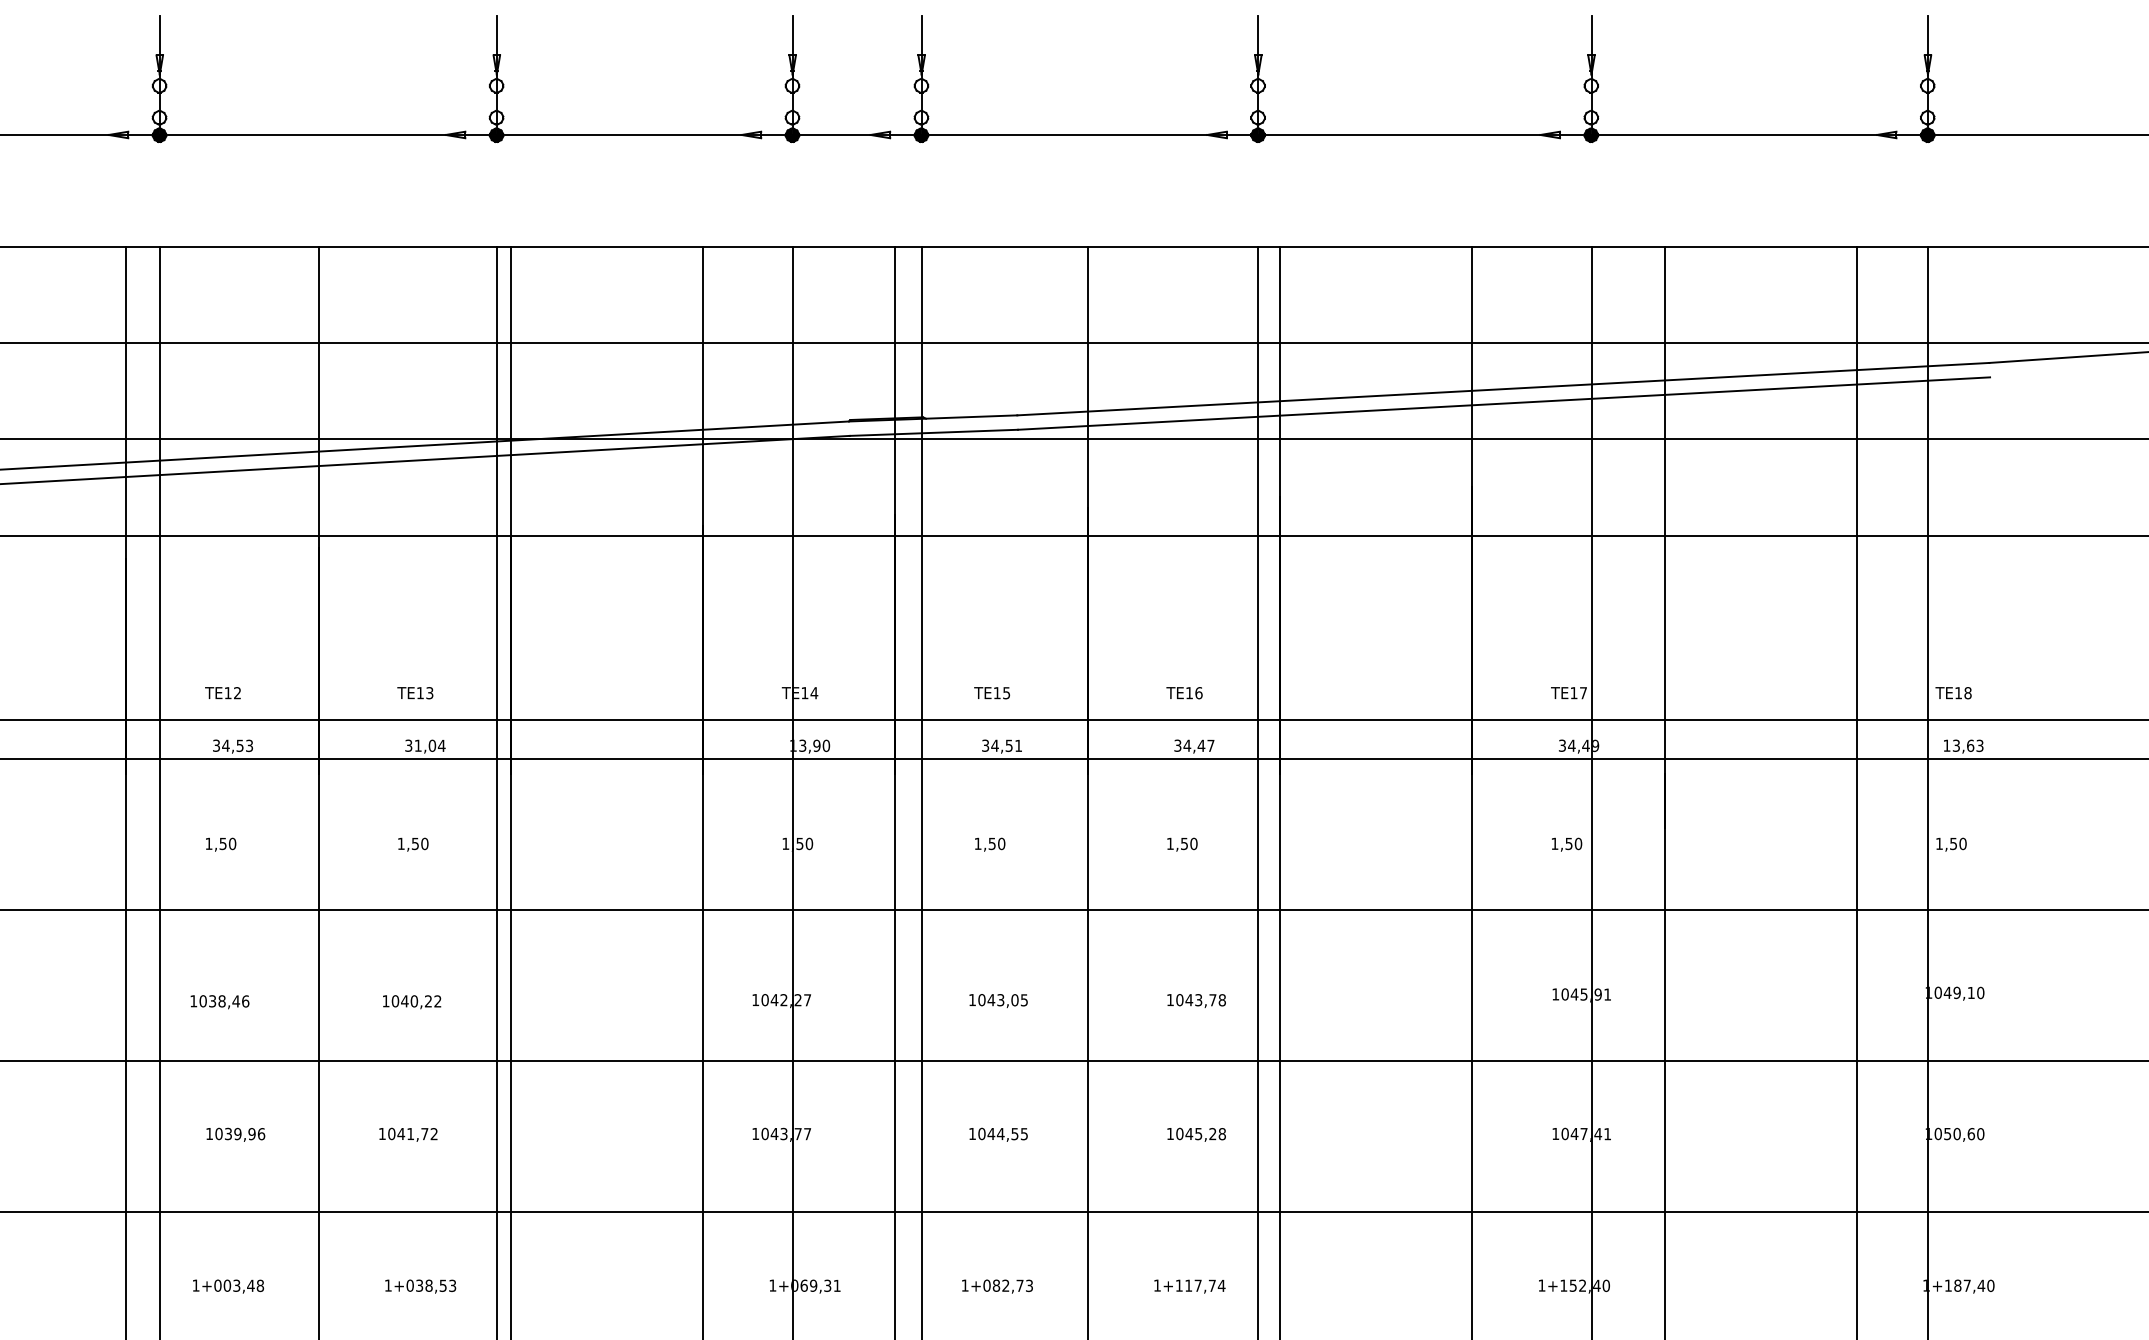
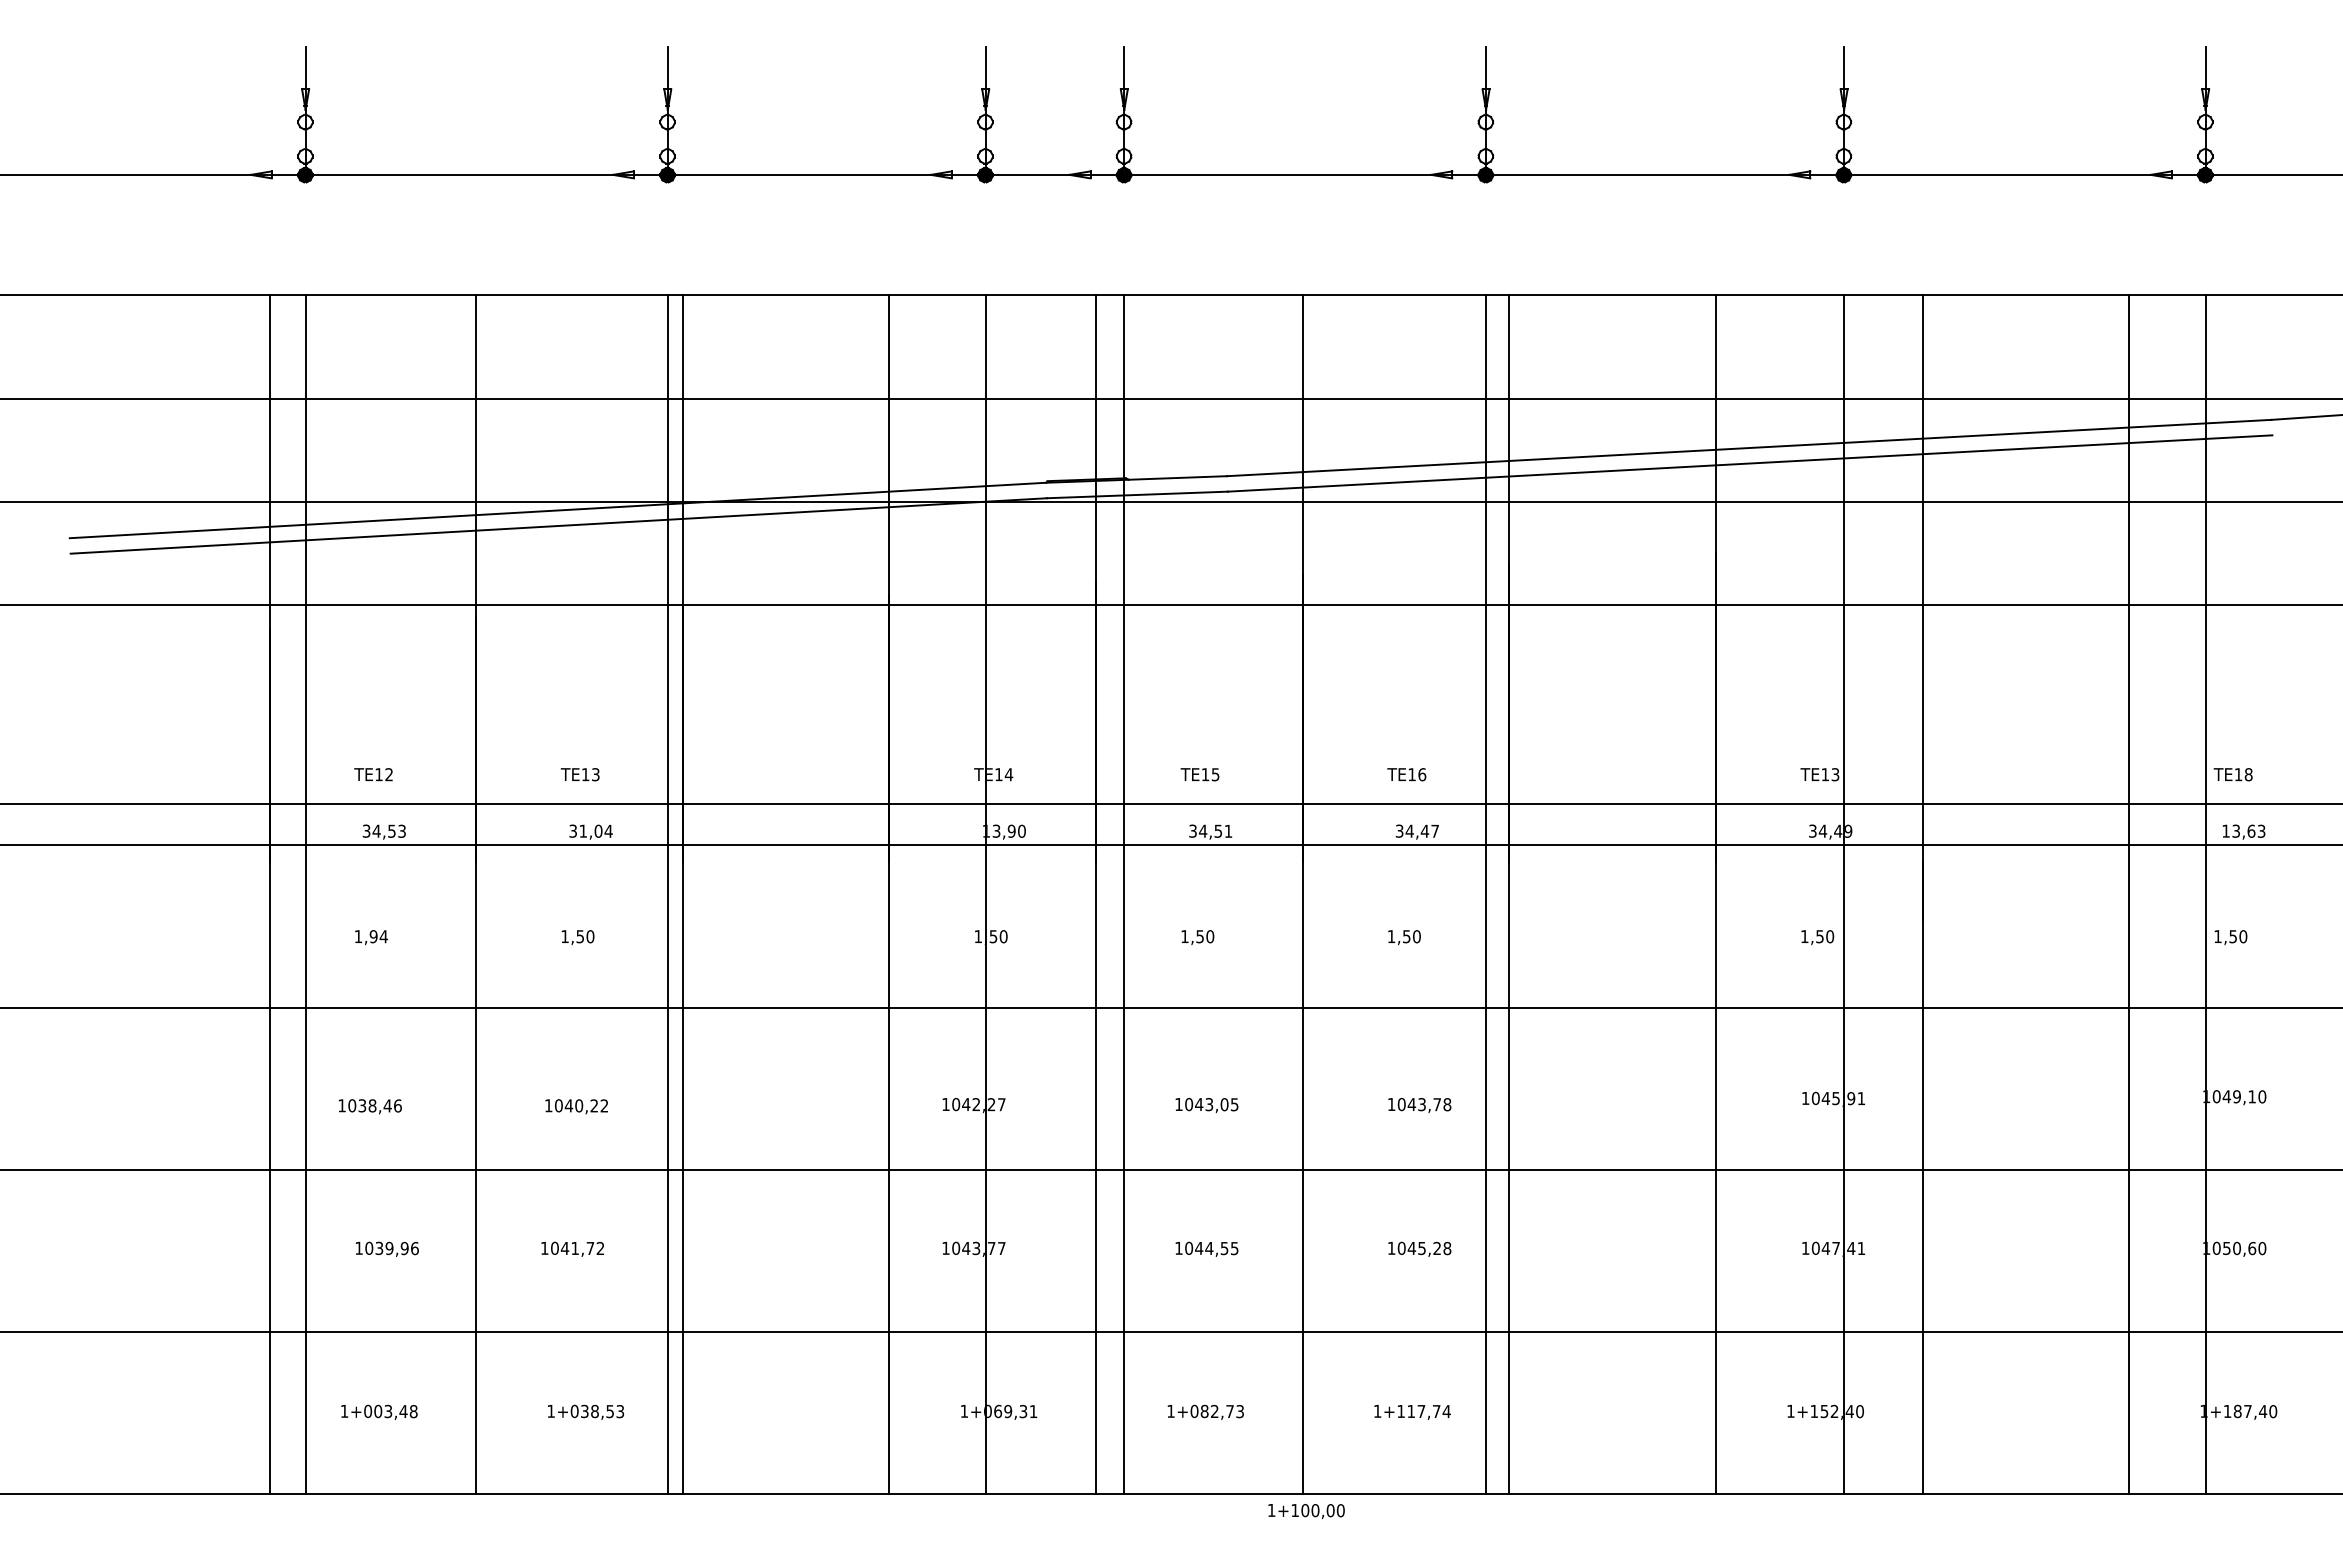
text: (1583, 692) -> (1835, 774), TE17 -> TE13
text: (227, 843) -> (378, 936), 1,50 -> 1,94

